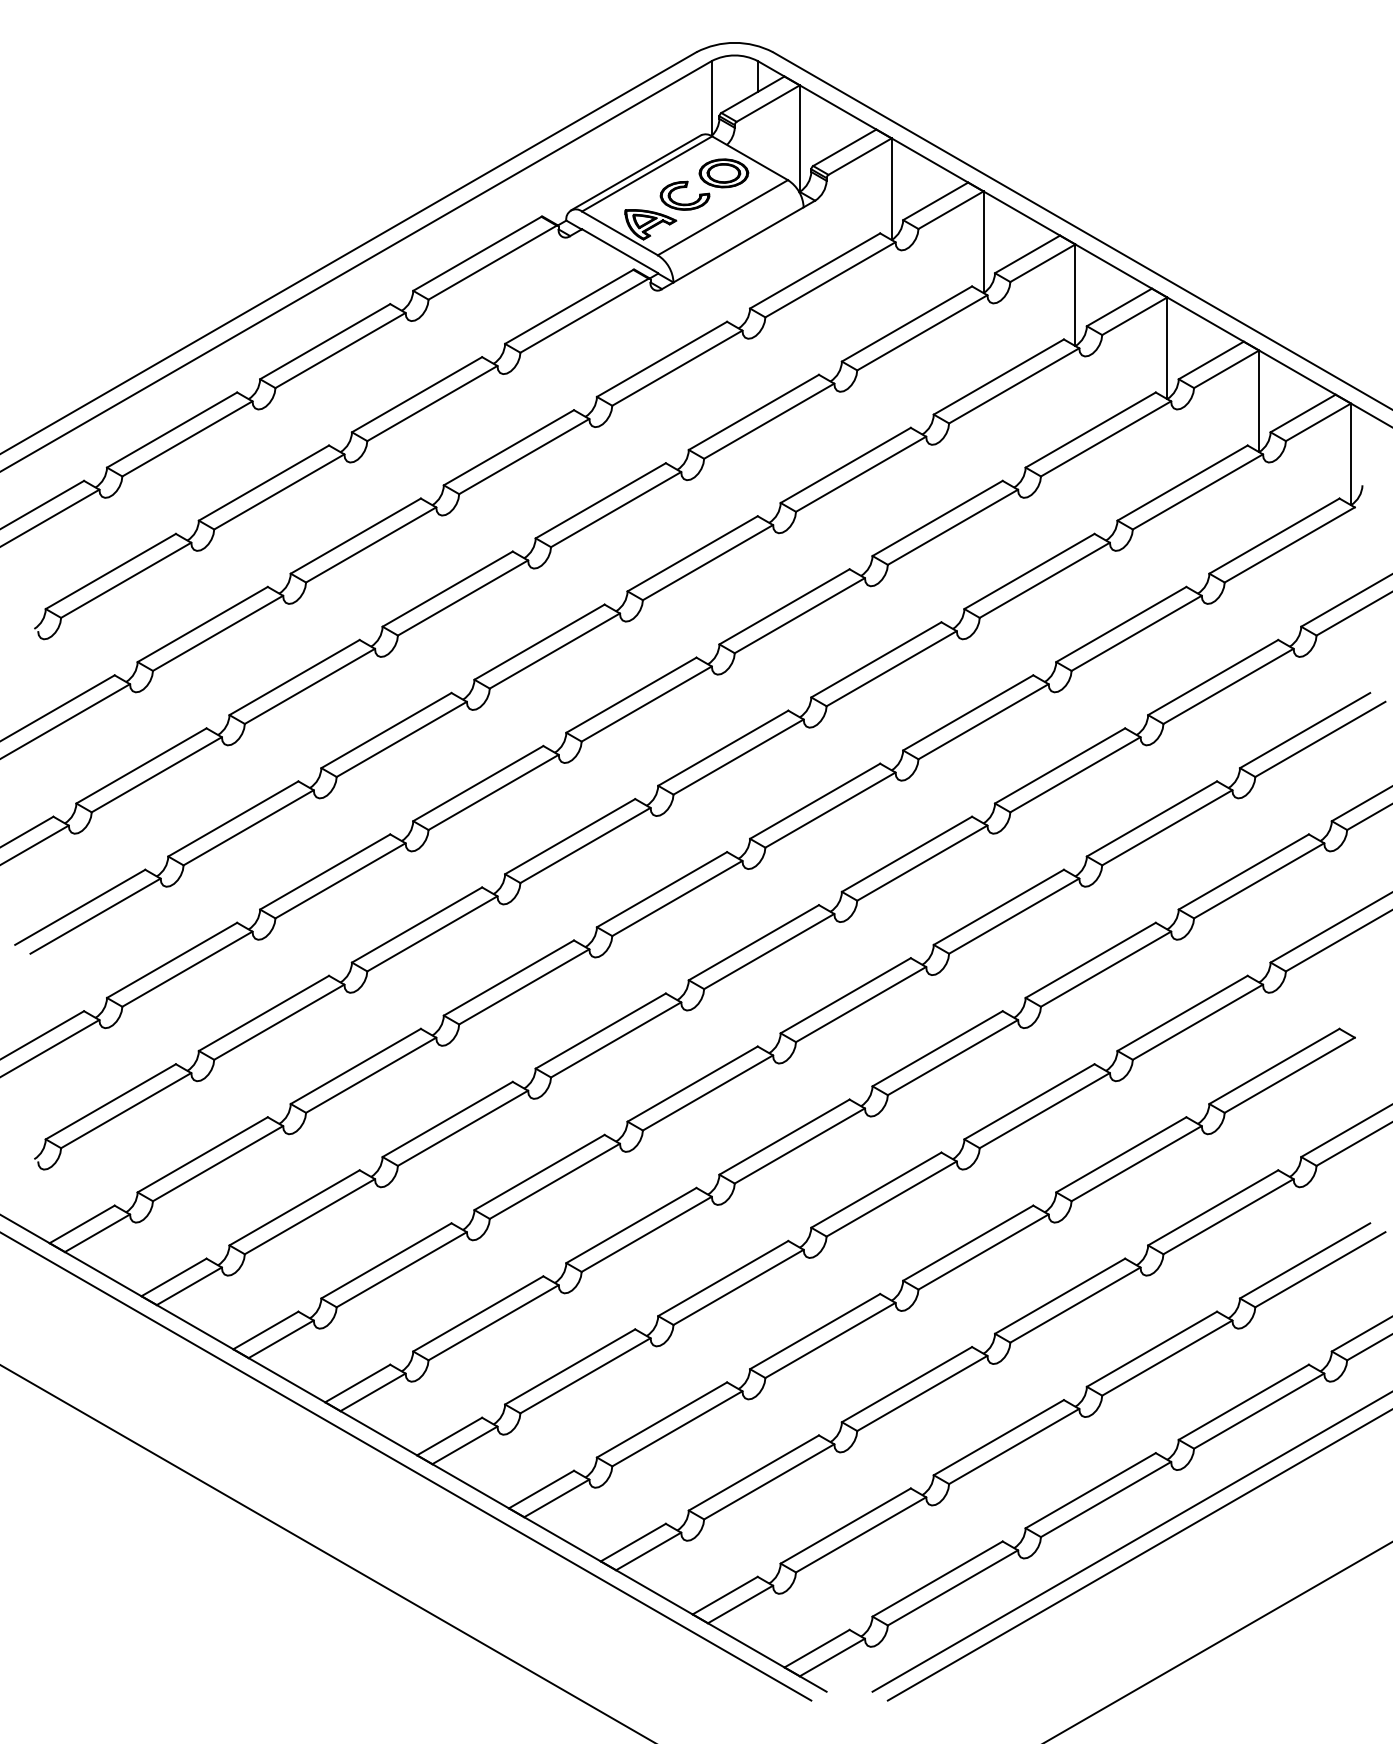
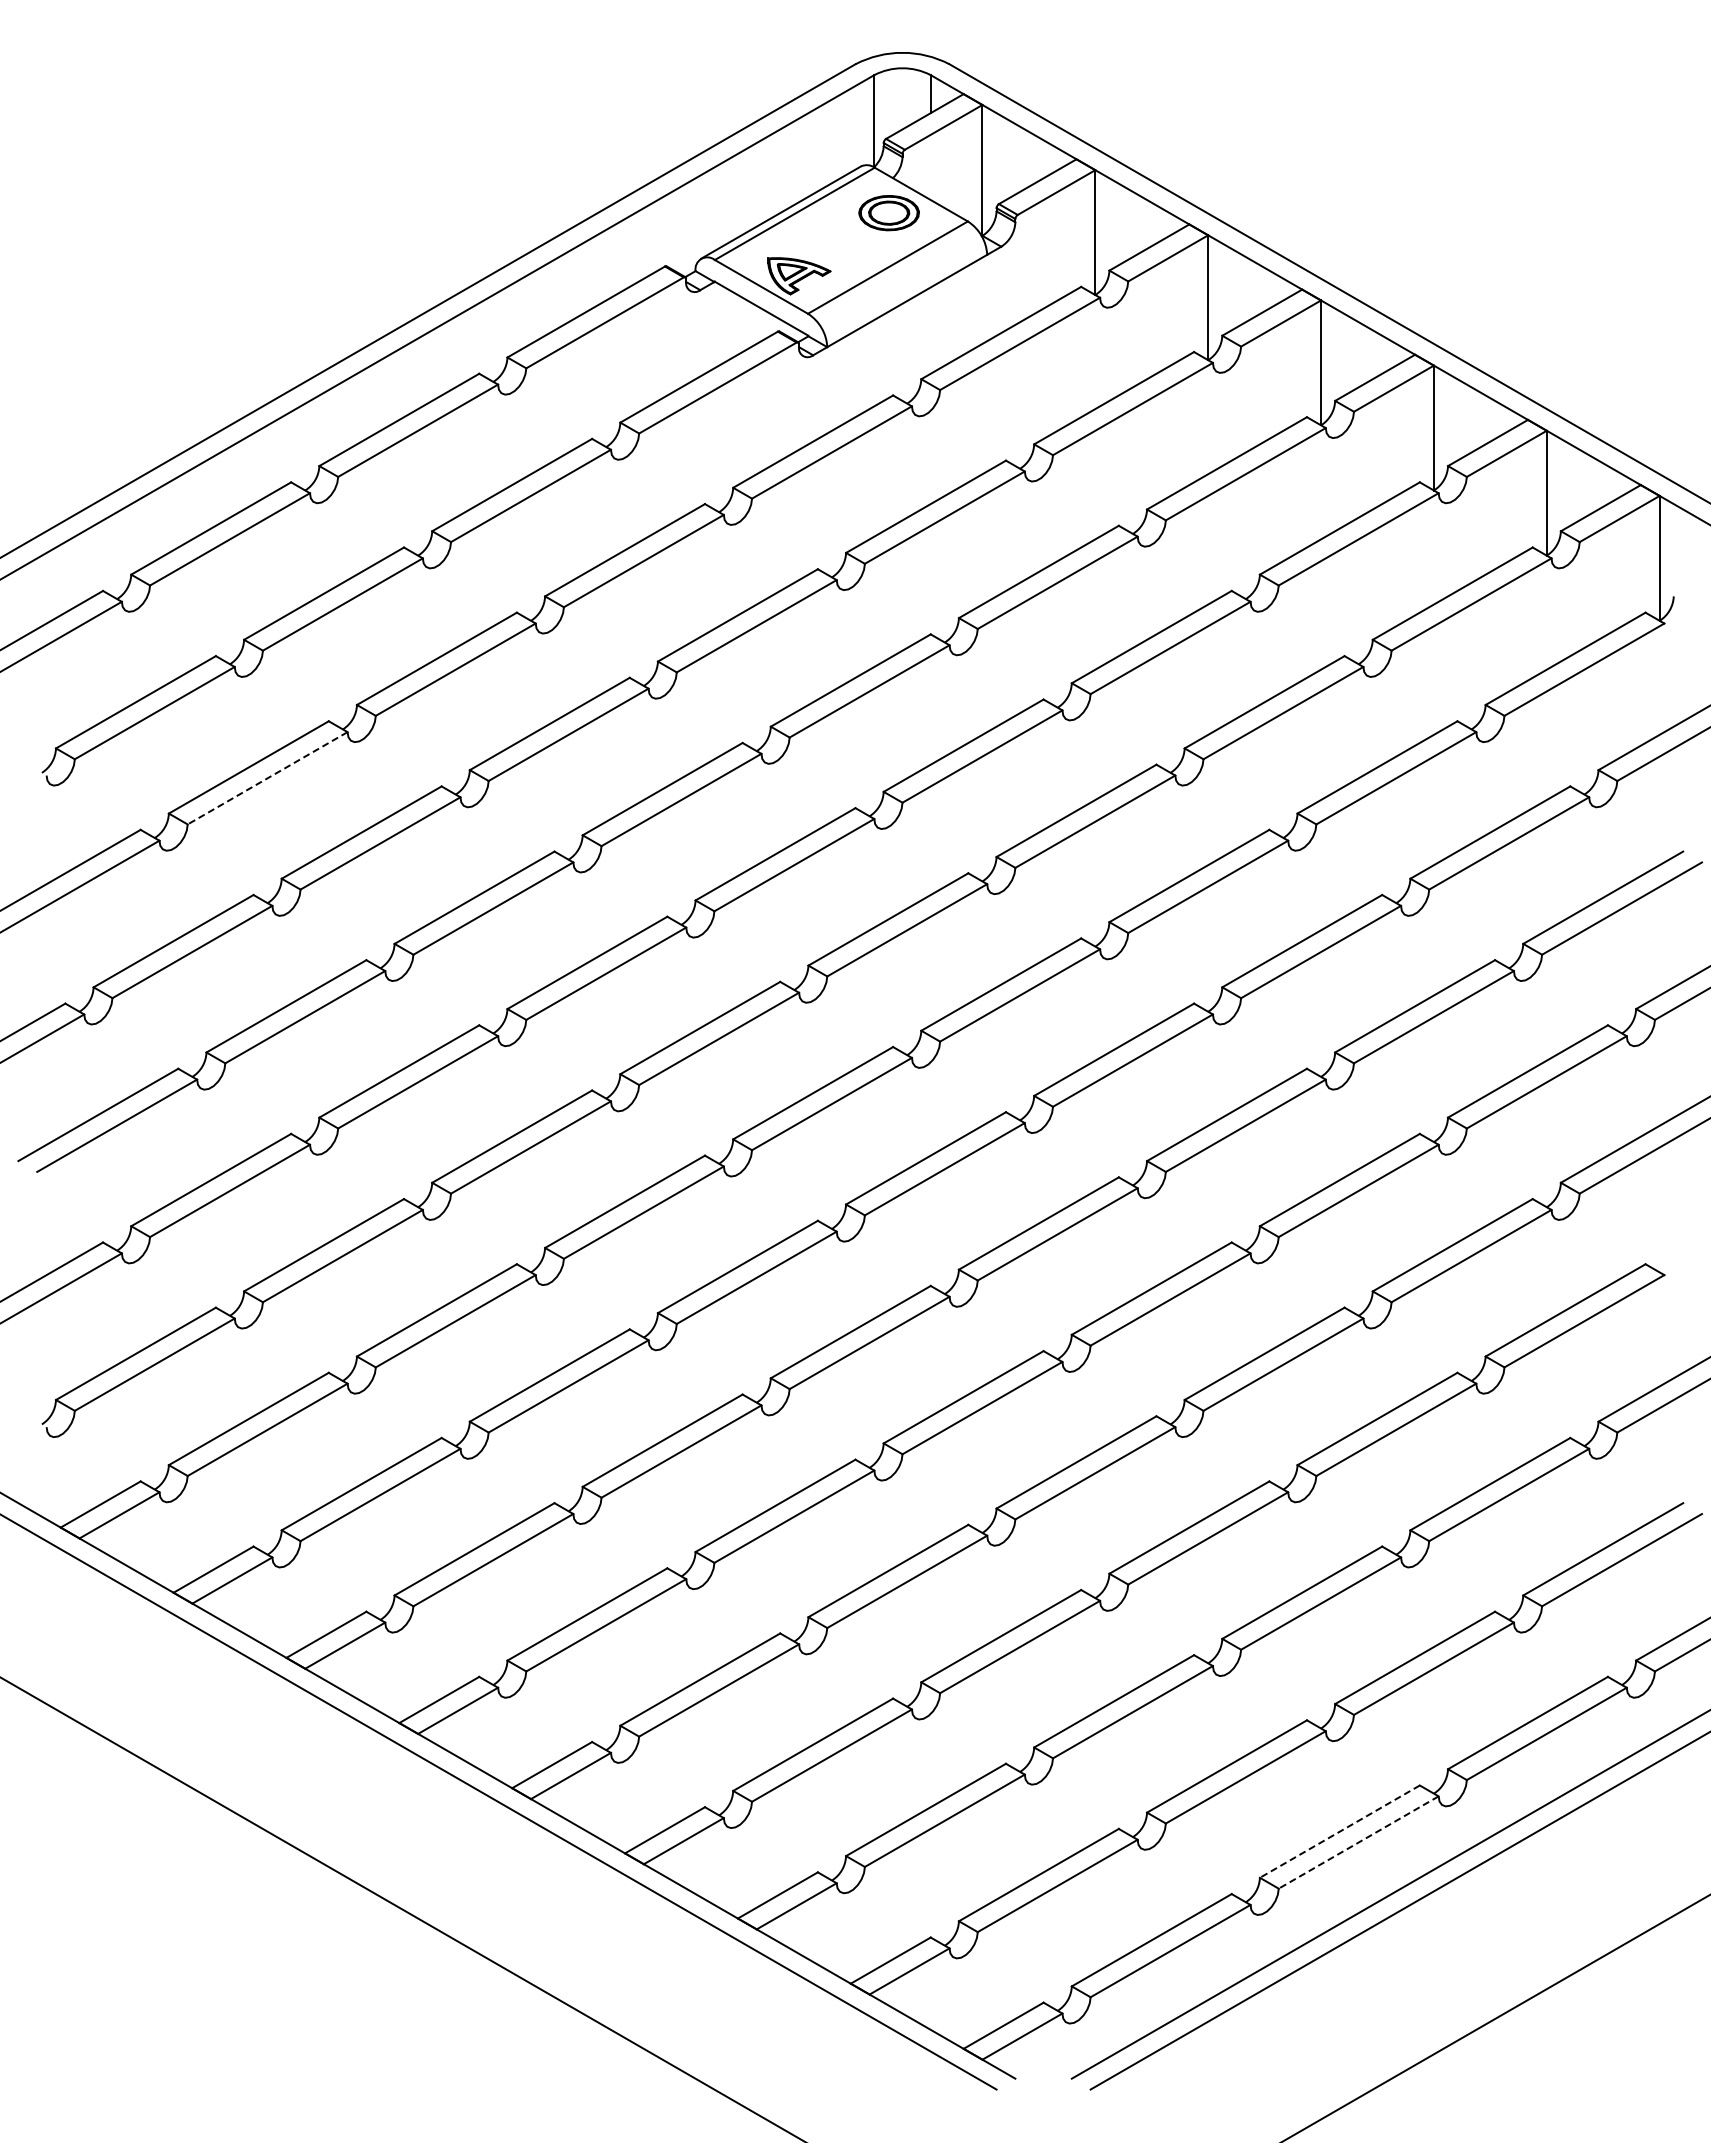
part: (682, 188) -> (838, 231), removed
line: (217, 633) -> (267, 778), solid -> dashed
line: (1090, 1490) -> (1339, 1831), solid -> dashed
line: (1105, 1499) -> (1358, 1842), solid -> dashed

